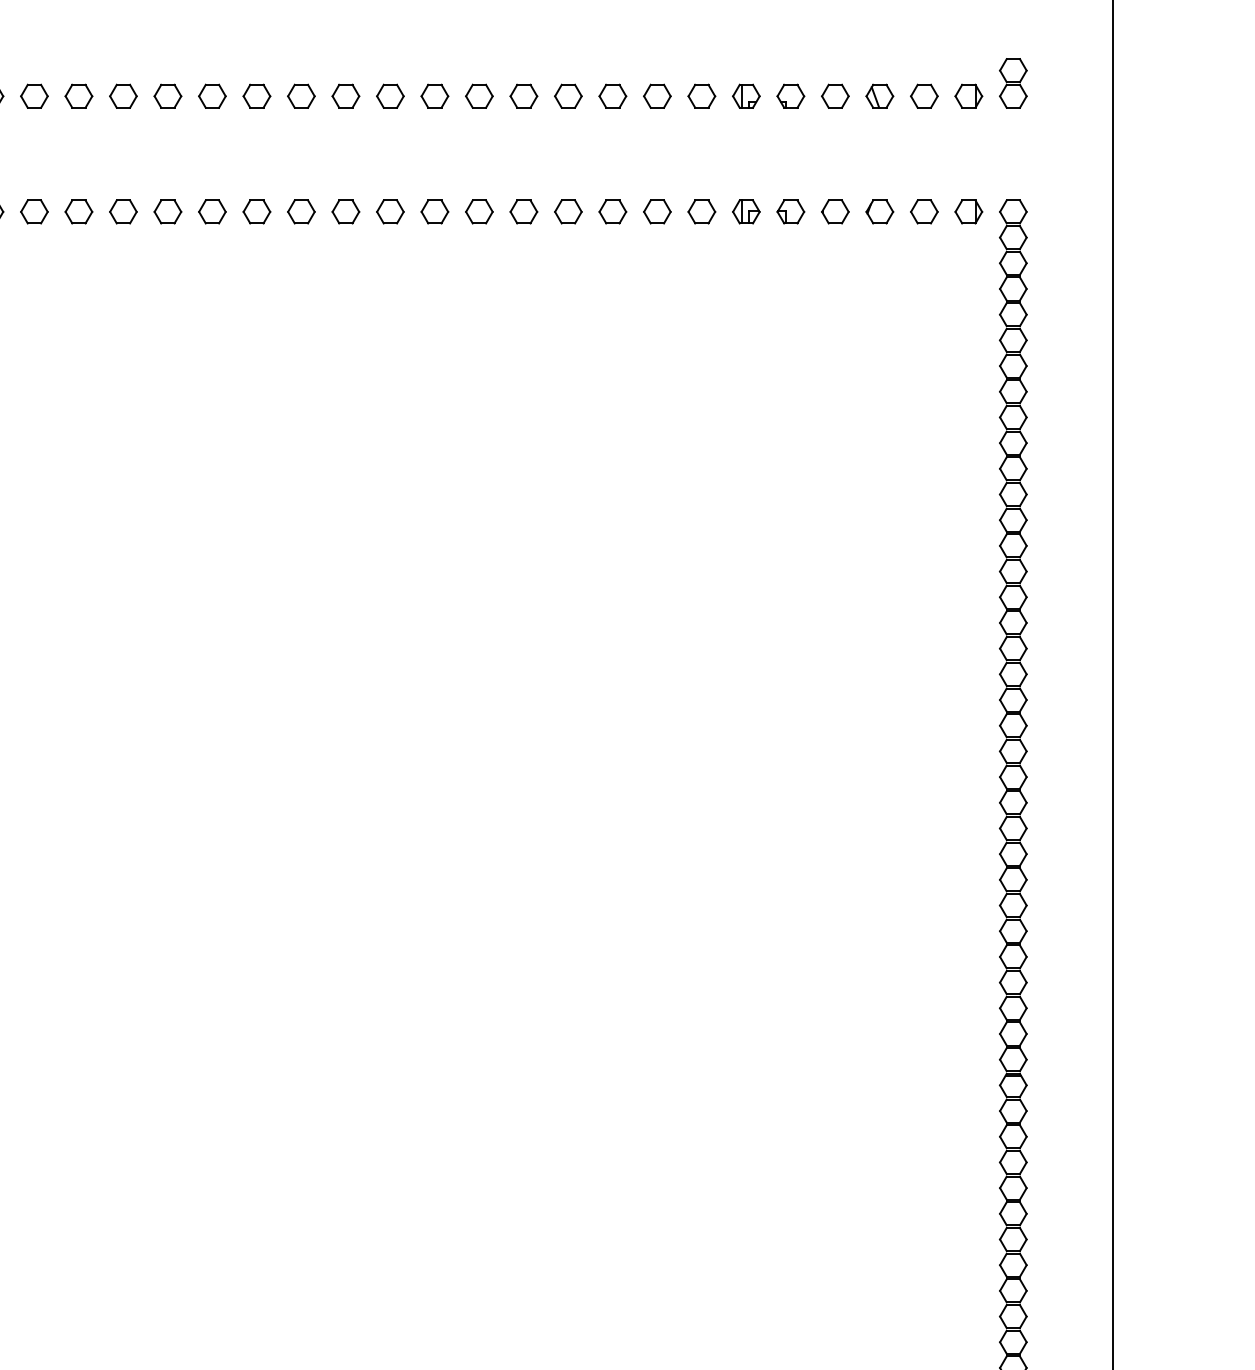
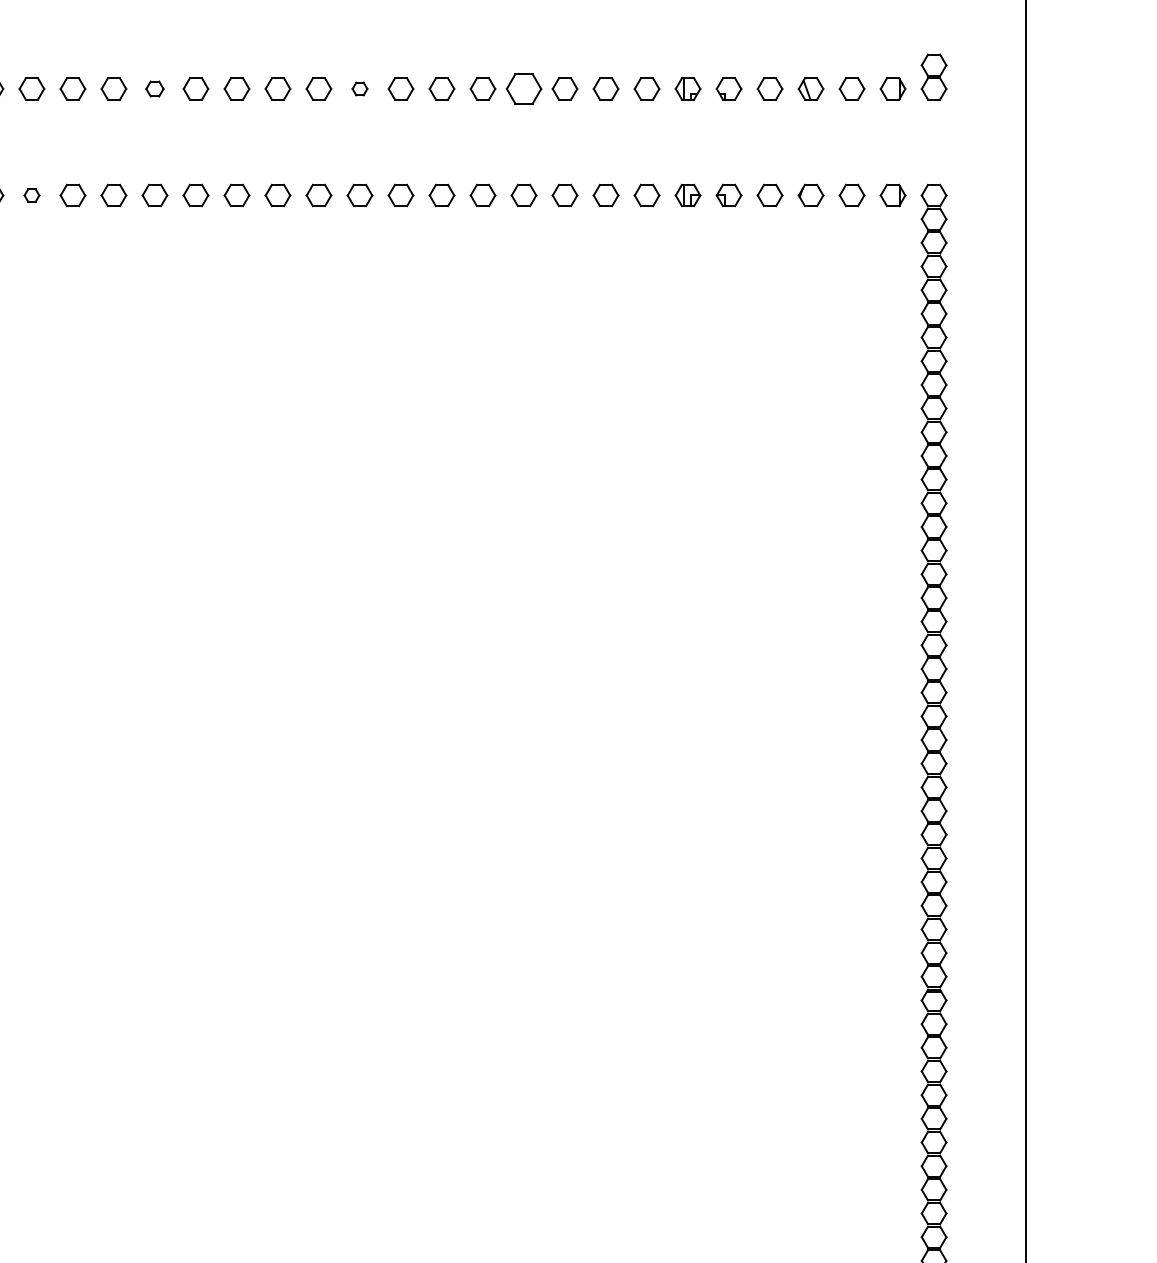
part: (167, 95) -> (154, 88), size x0.7
part: (389, 95) -> (359, 88), size x0.6
part: (567, 95) -> (523, 88), size x1.4
part: (33, 211) -> (31, 195), size x0.6

